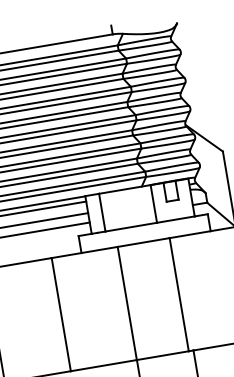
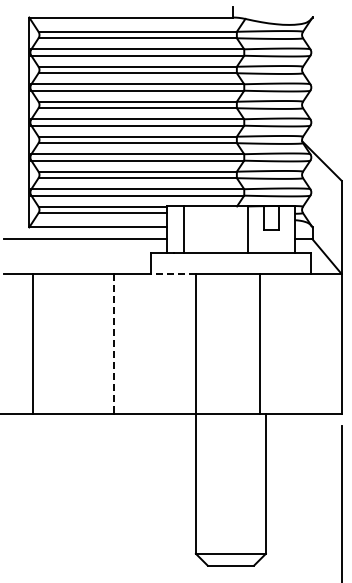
line: (98, 250) -> (172, 274), solid -> dashed
line: (61, 314) -> (114, 343), solid -> dashed

